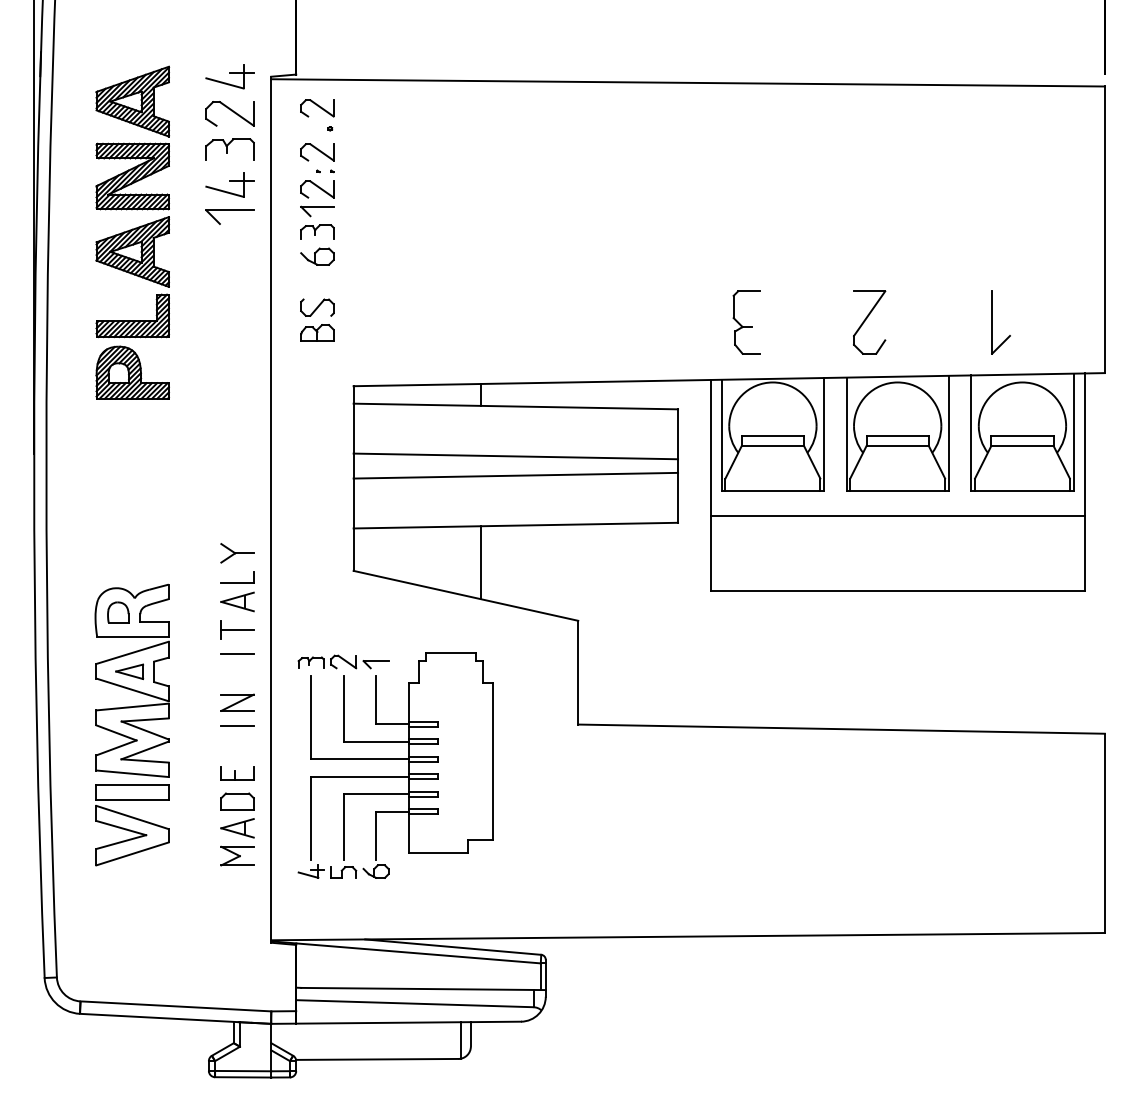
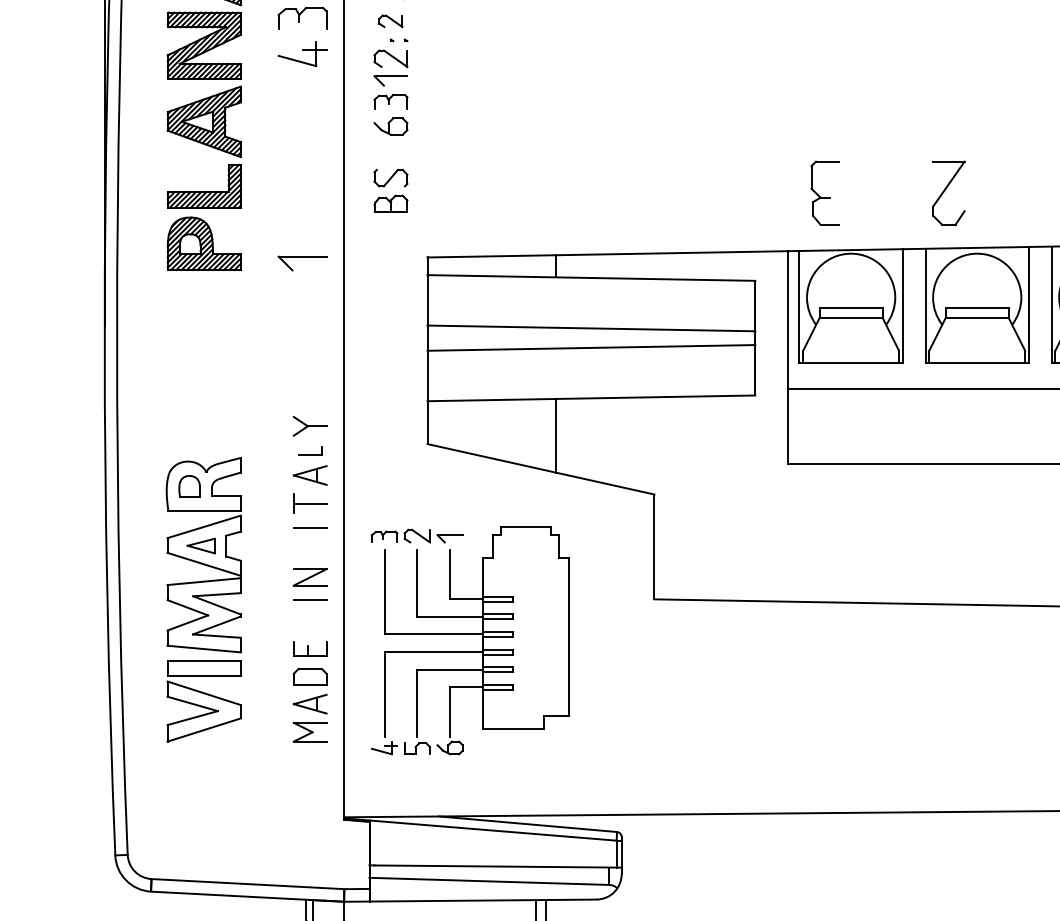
part: (317, 152) -> (390, 21), size x0.7
part: (229, 216) -> (302, 262), moved
part: (237, 577) -> (310, 450), size x0.7

